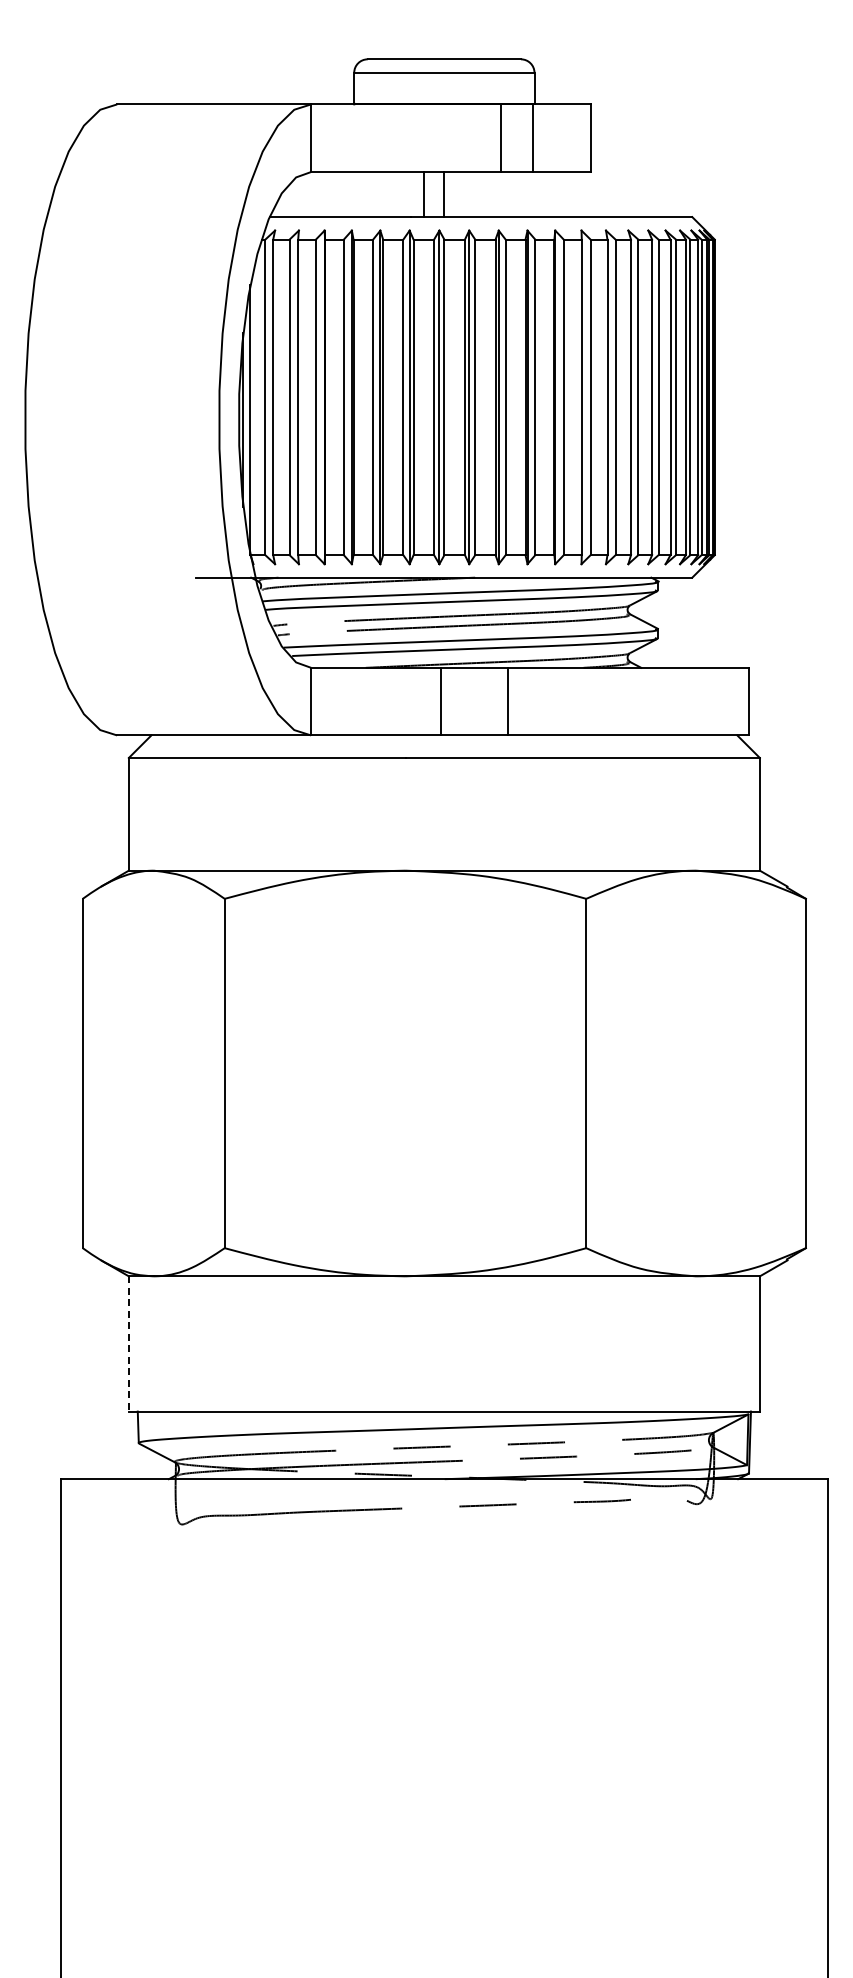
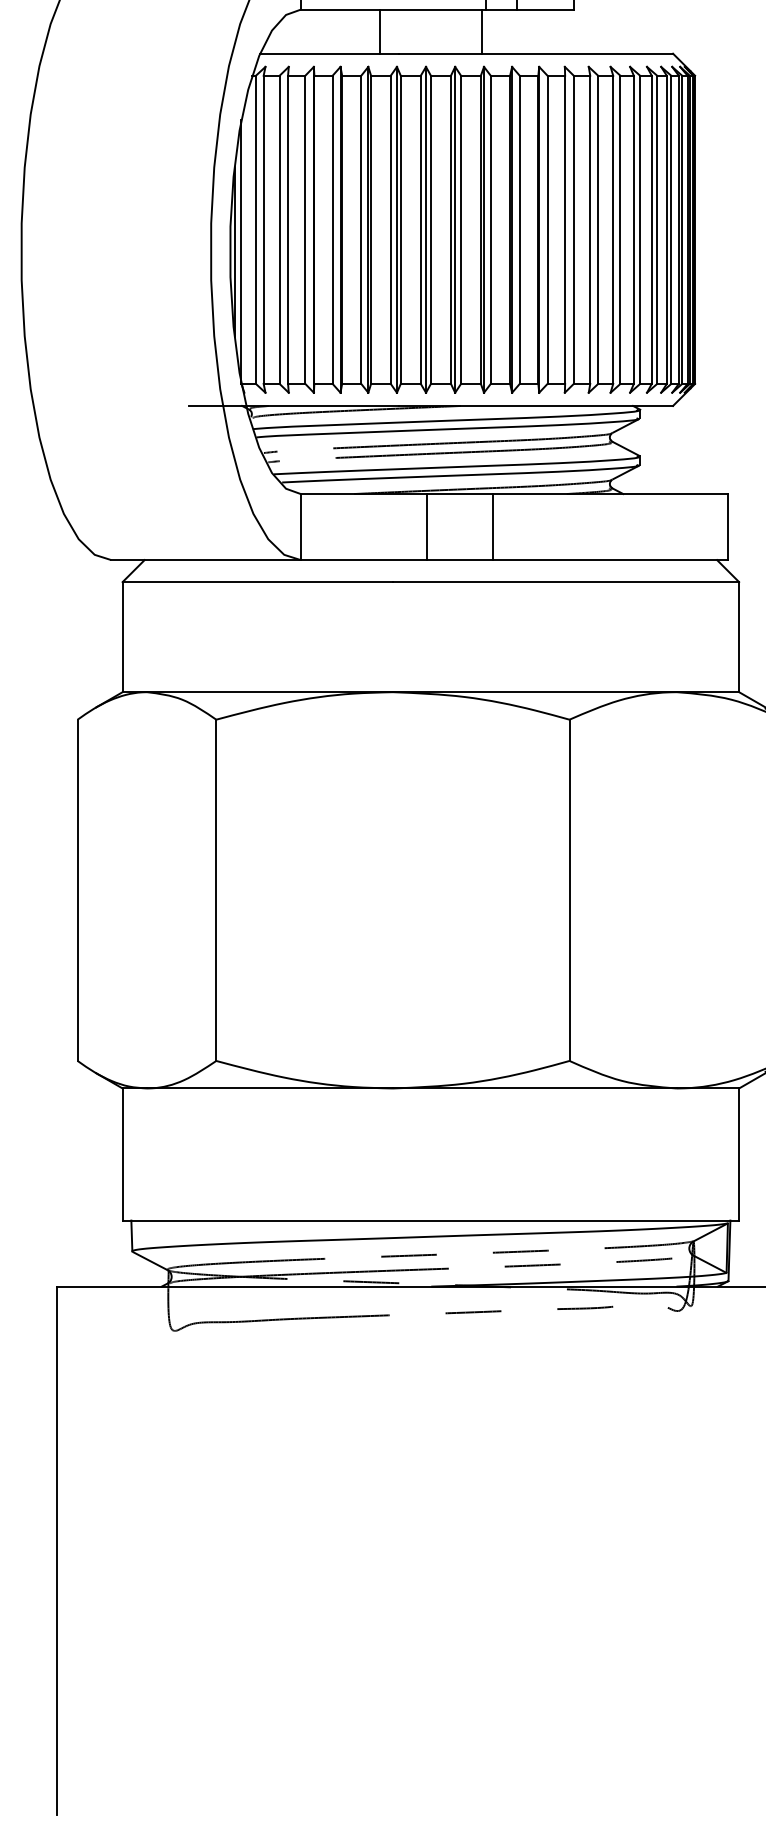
line: (423, 194) -> (380, 31), moved
line: (444, 194) -> (481, 31), moved
line: (128, 1343) -> (122, 1154), dashed -> solid

